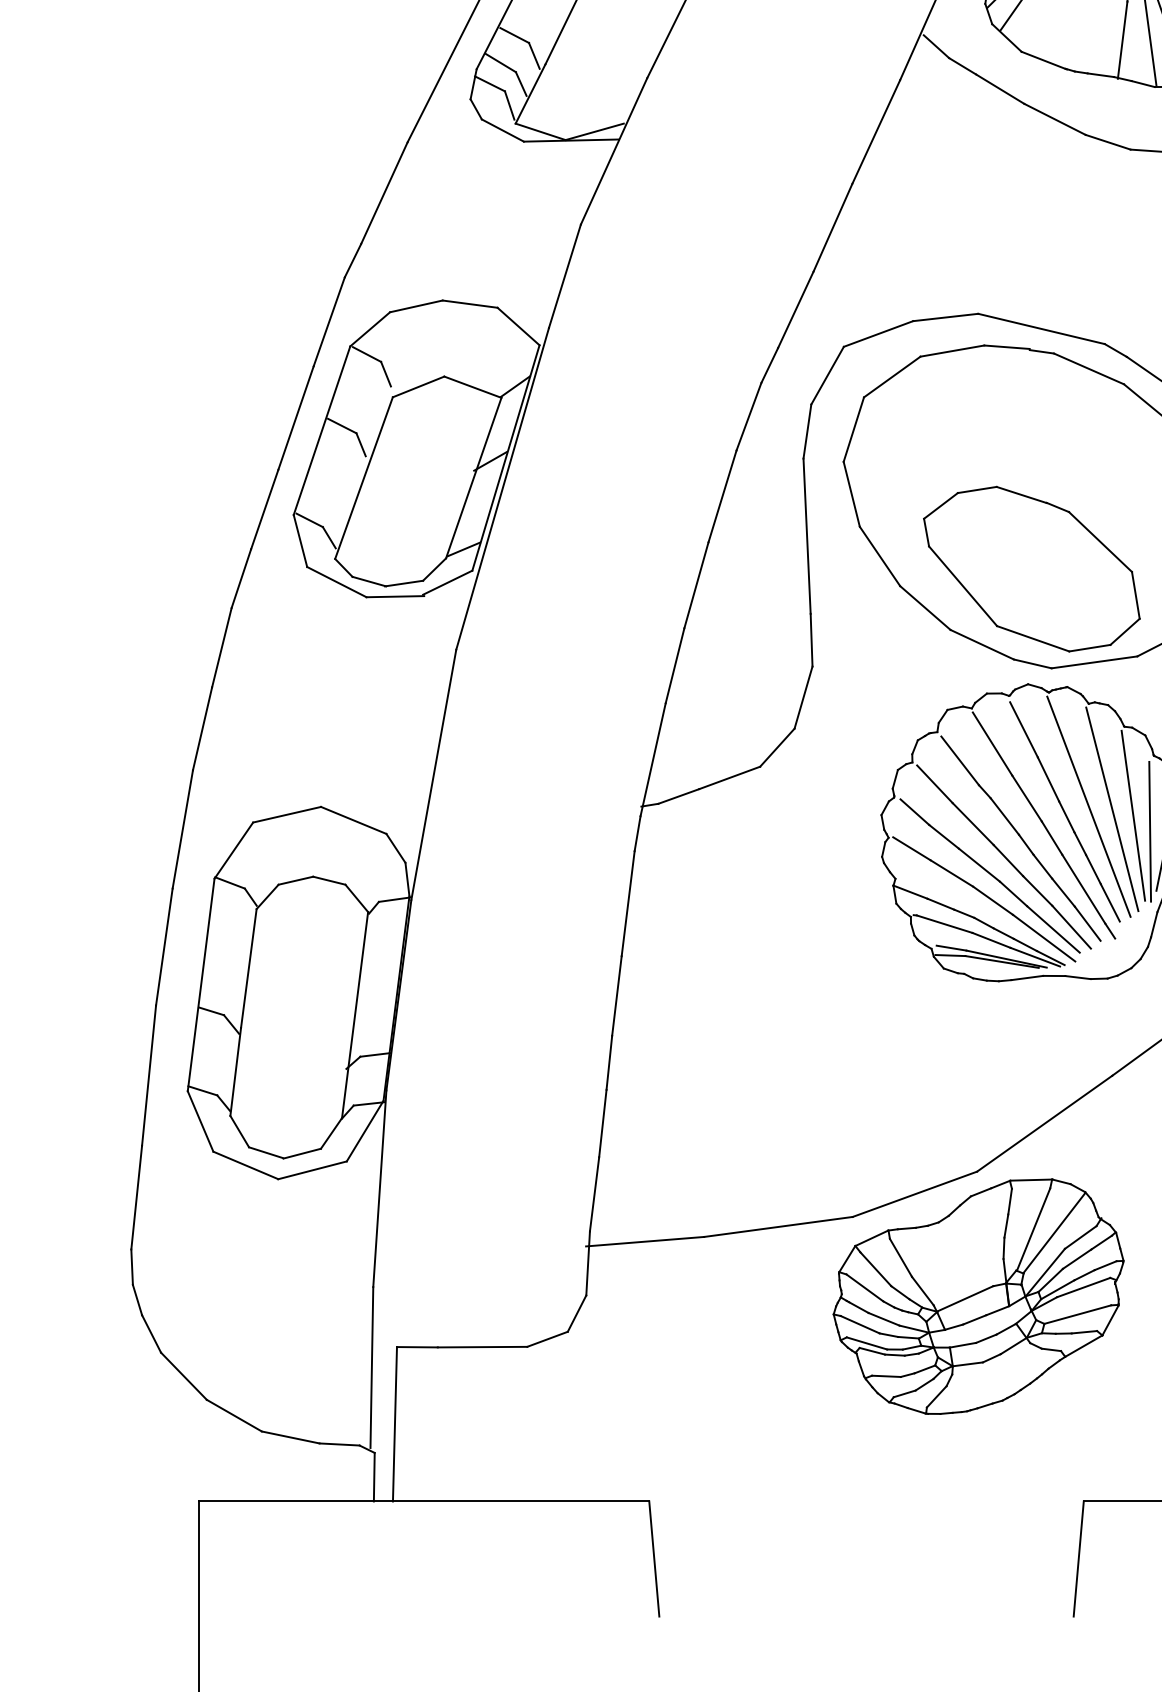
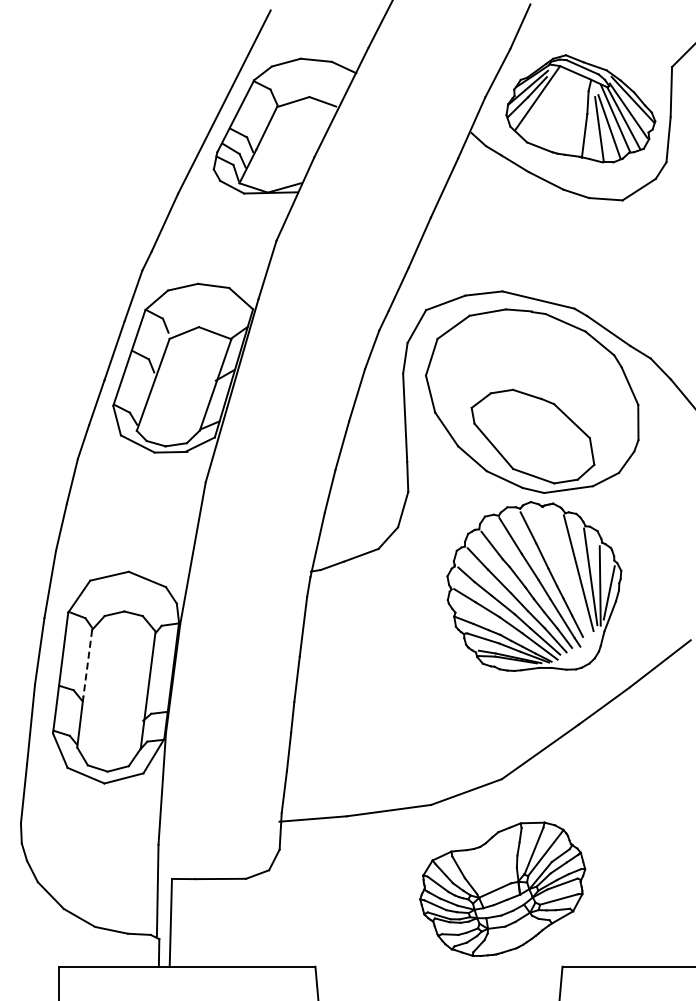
line: (1089, 806) -> (565, 571), removed
line: (248, 969) -> (87, 664), solid -> dashed
part: (978, 1295) -> (502, 888), moved

